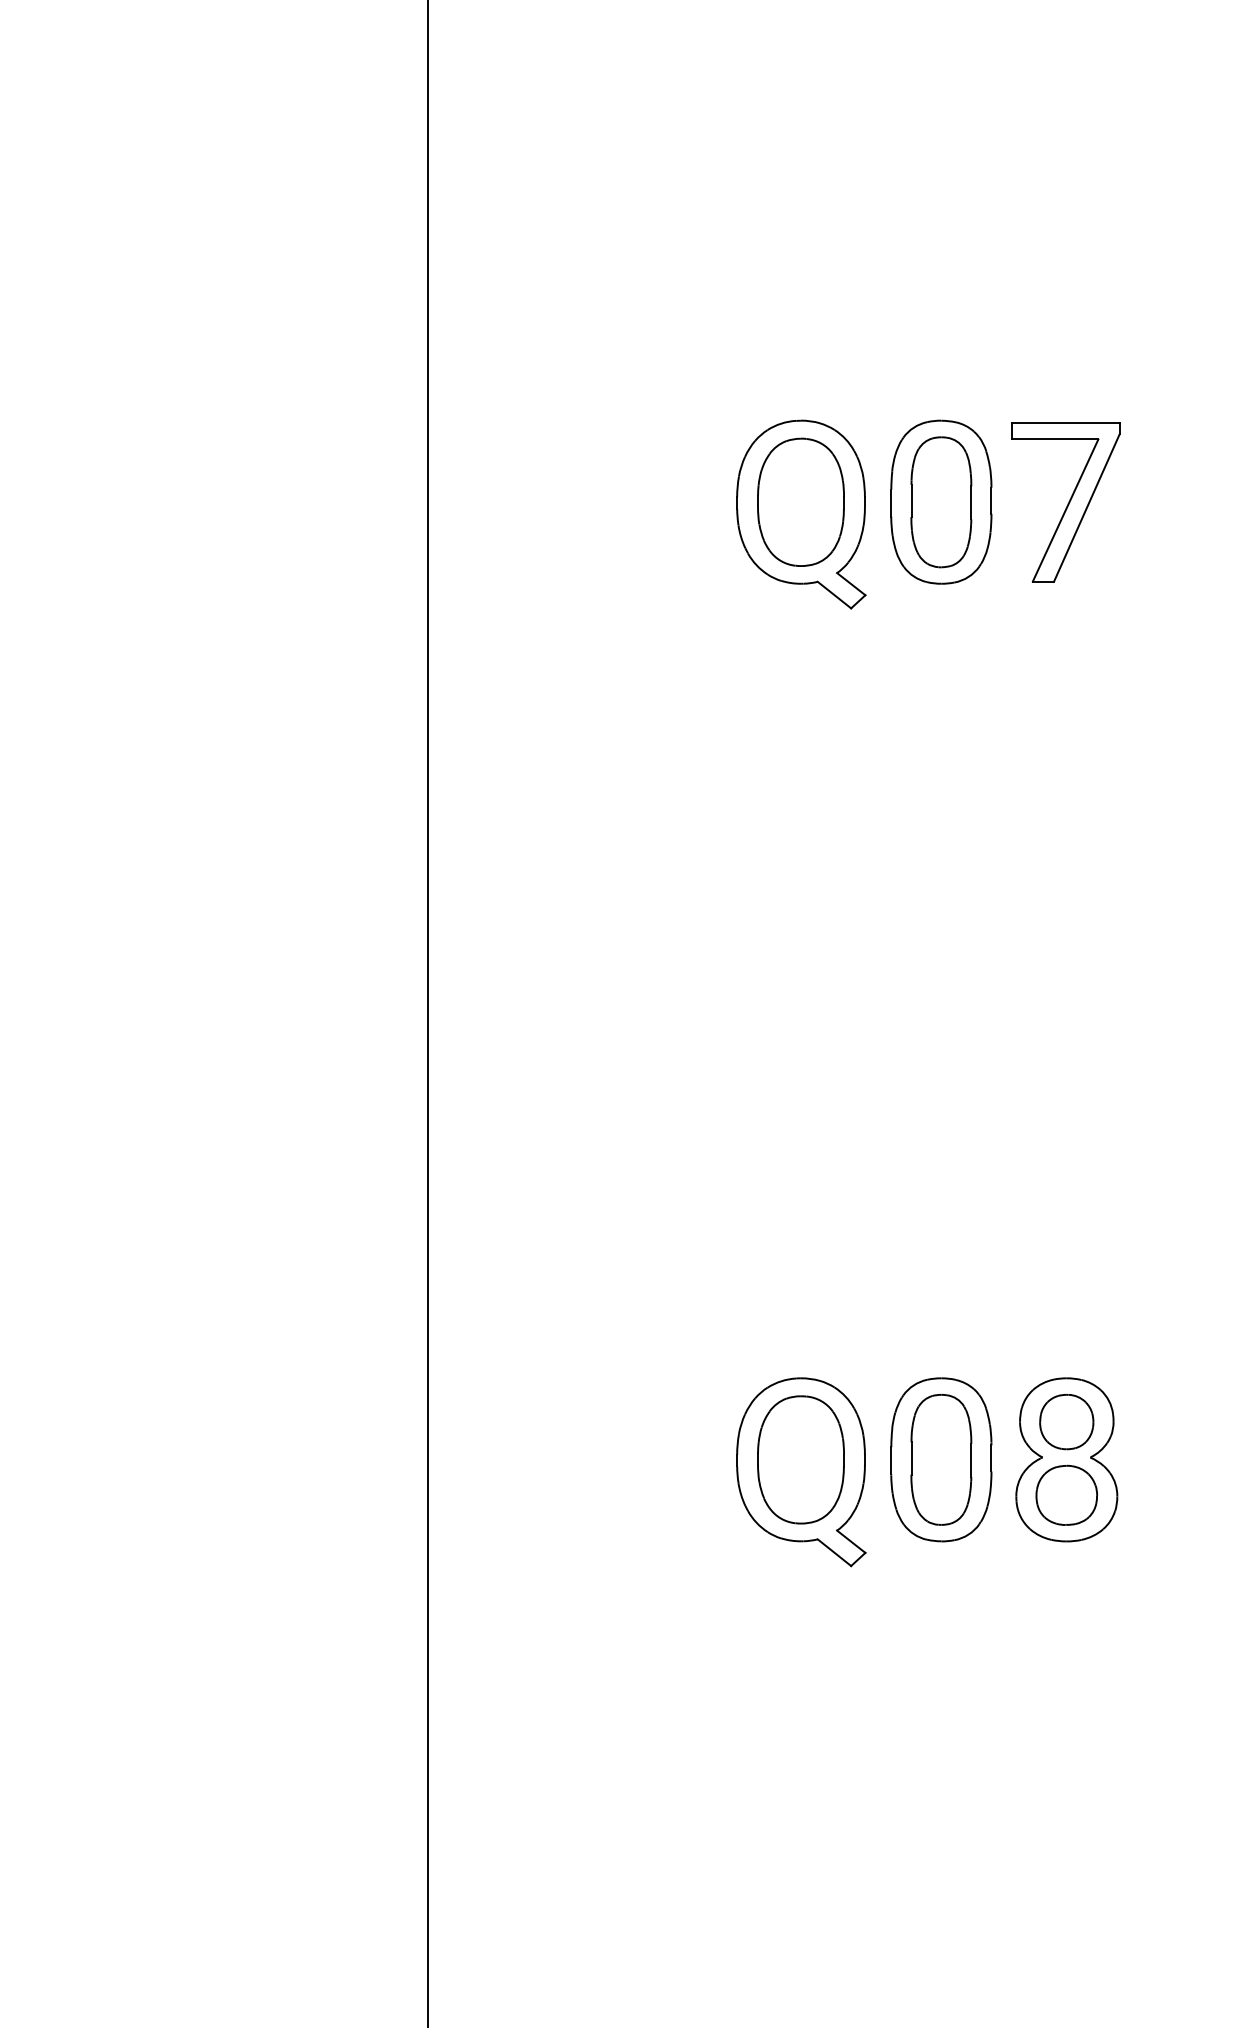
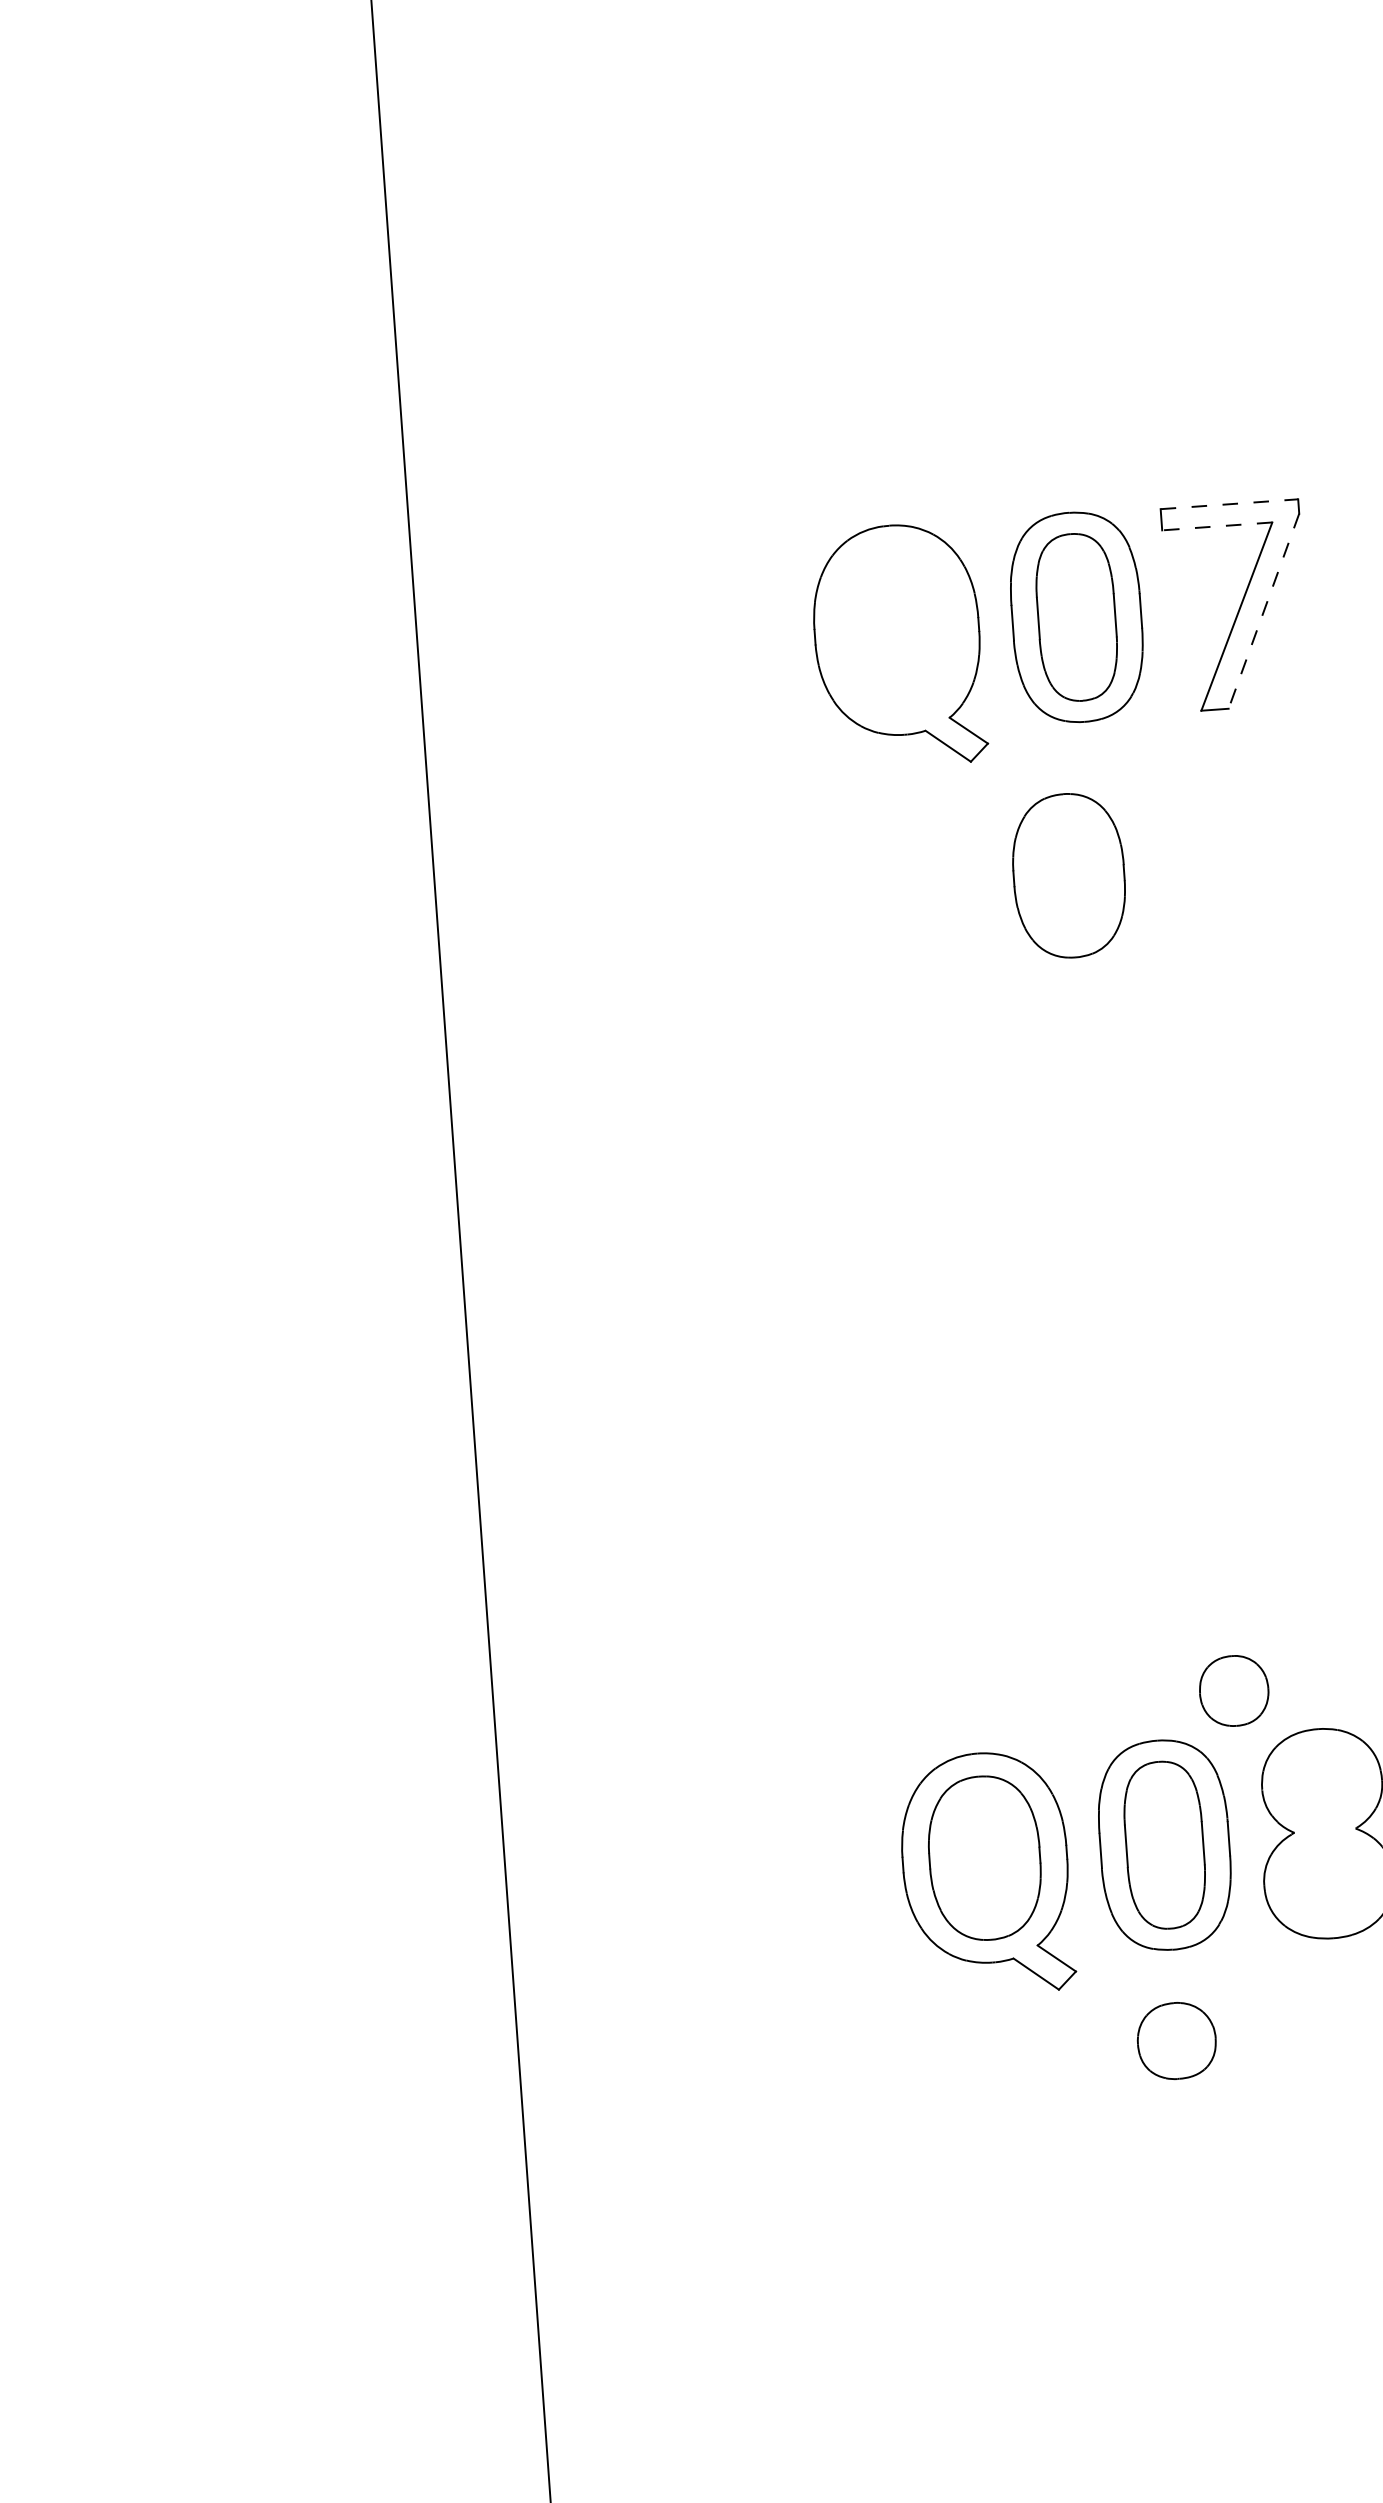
line: (1066, 422) -> (1229, 503), solid -> dashed
line: (1055, 439) -> (1217, 526), solid -> dashed
part: (800, 501) -> (1068, 874), moved
line: (1086, 507) -> (1263, 610), solid -> dashed
part: (1066, 1422) -> (1233, 1691), moved
part: (1066, 1494) -> (1176, 2039), moved

